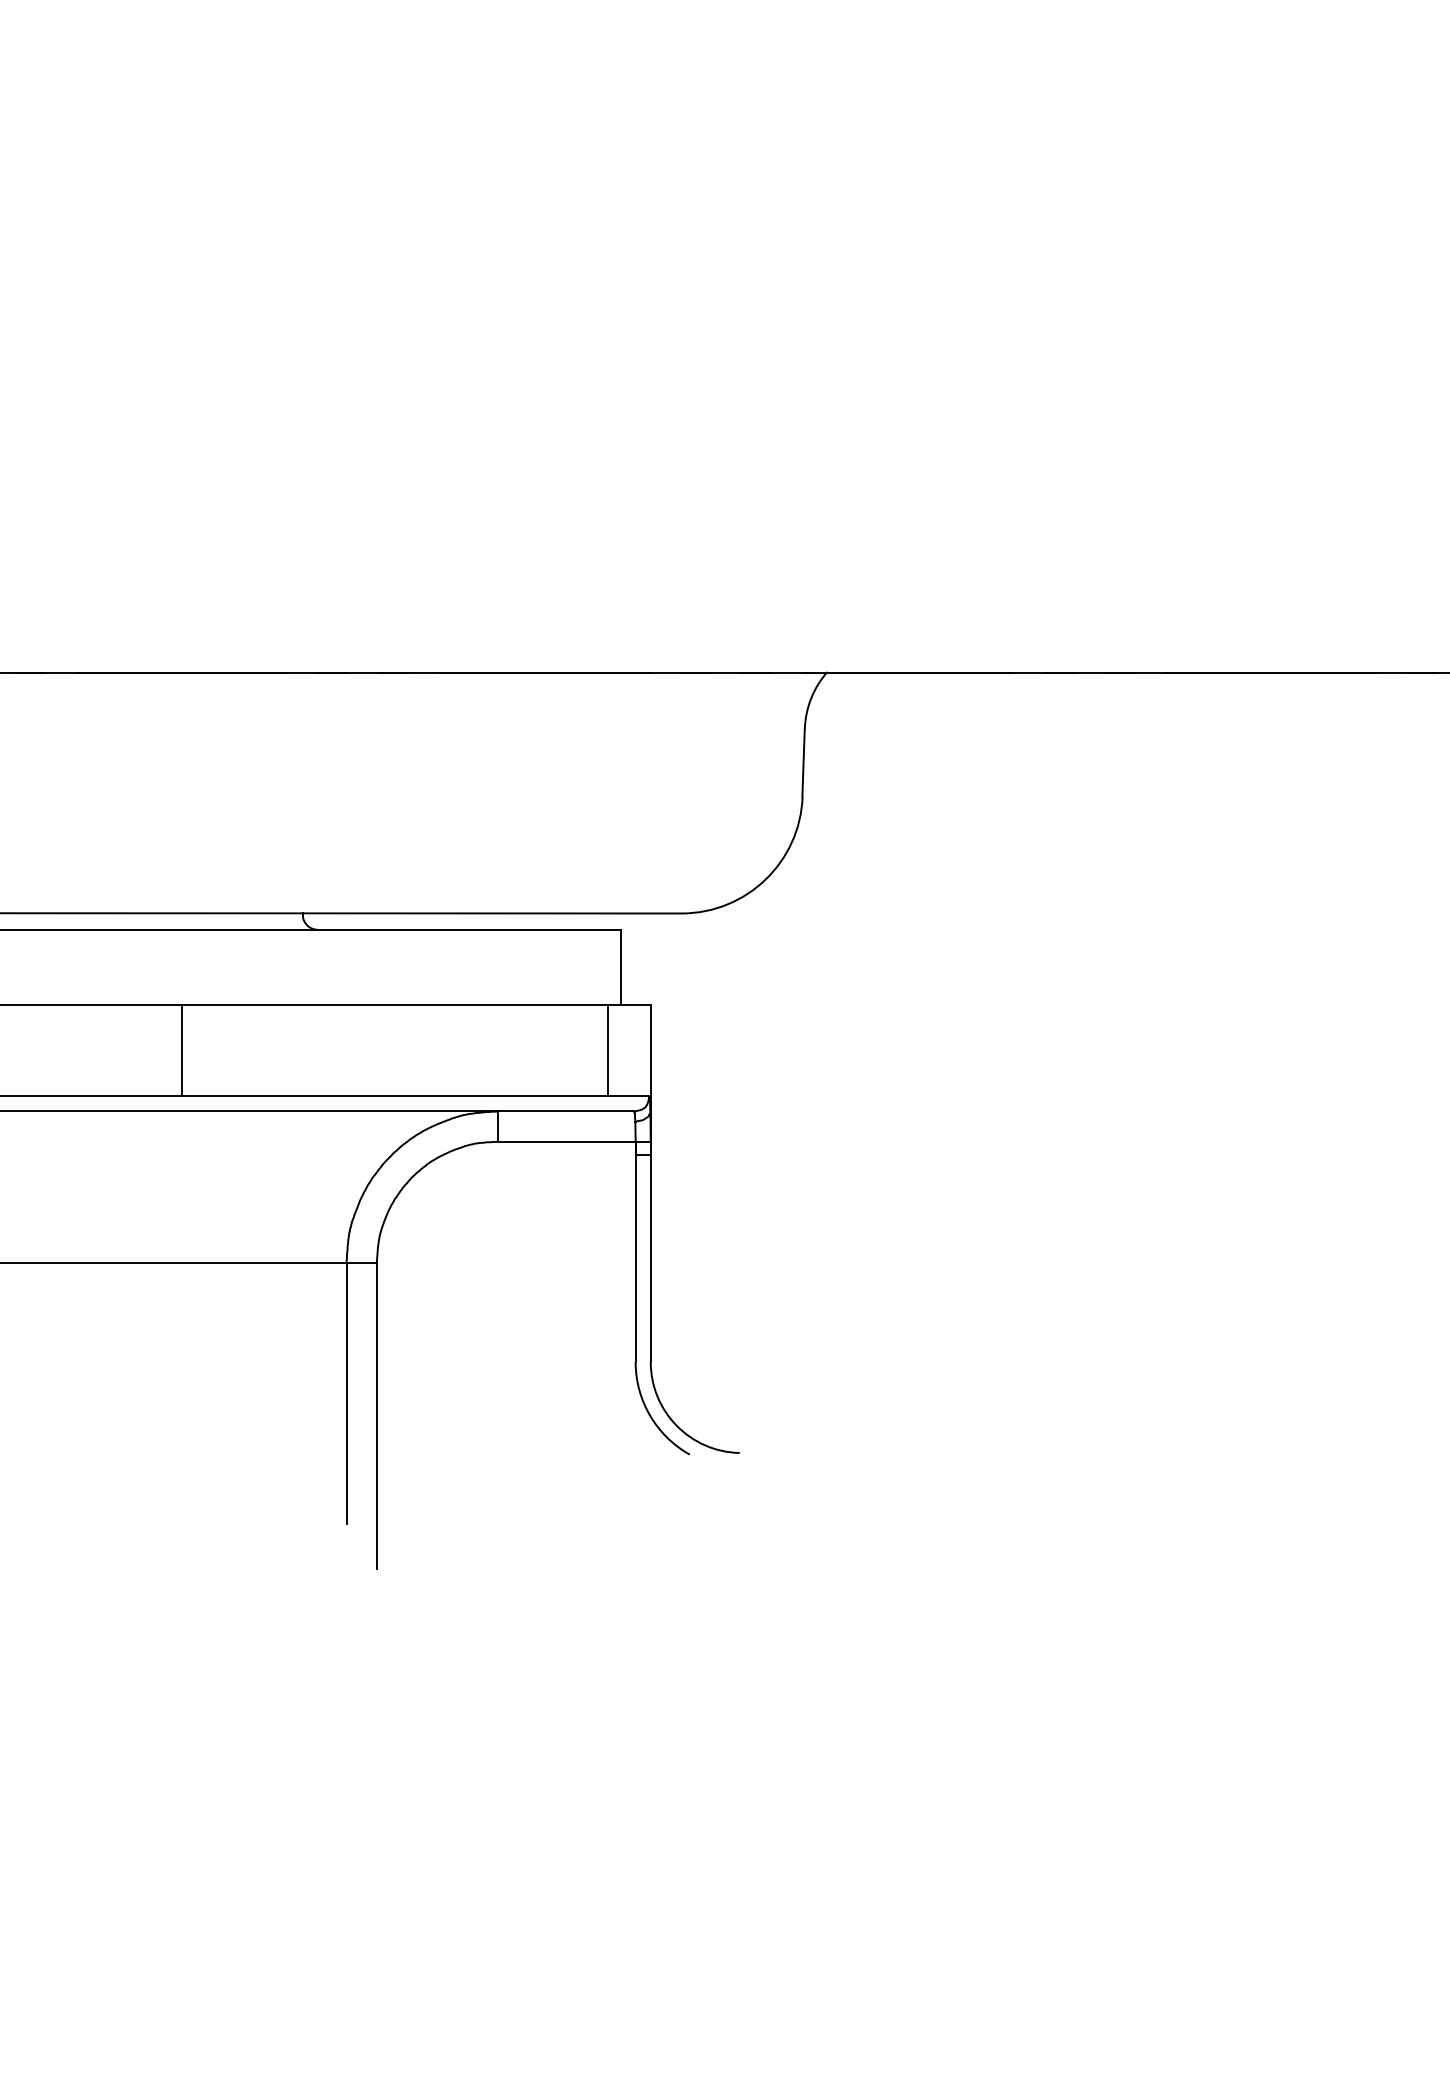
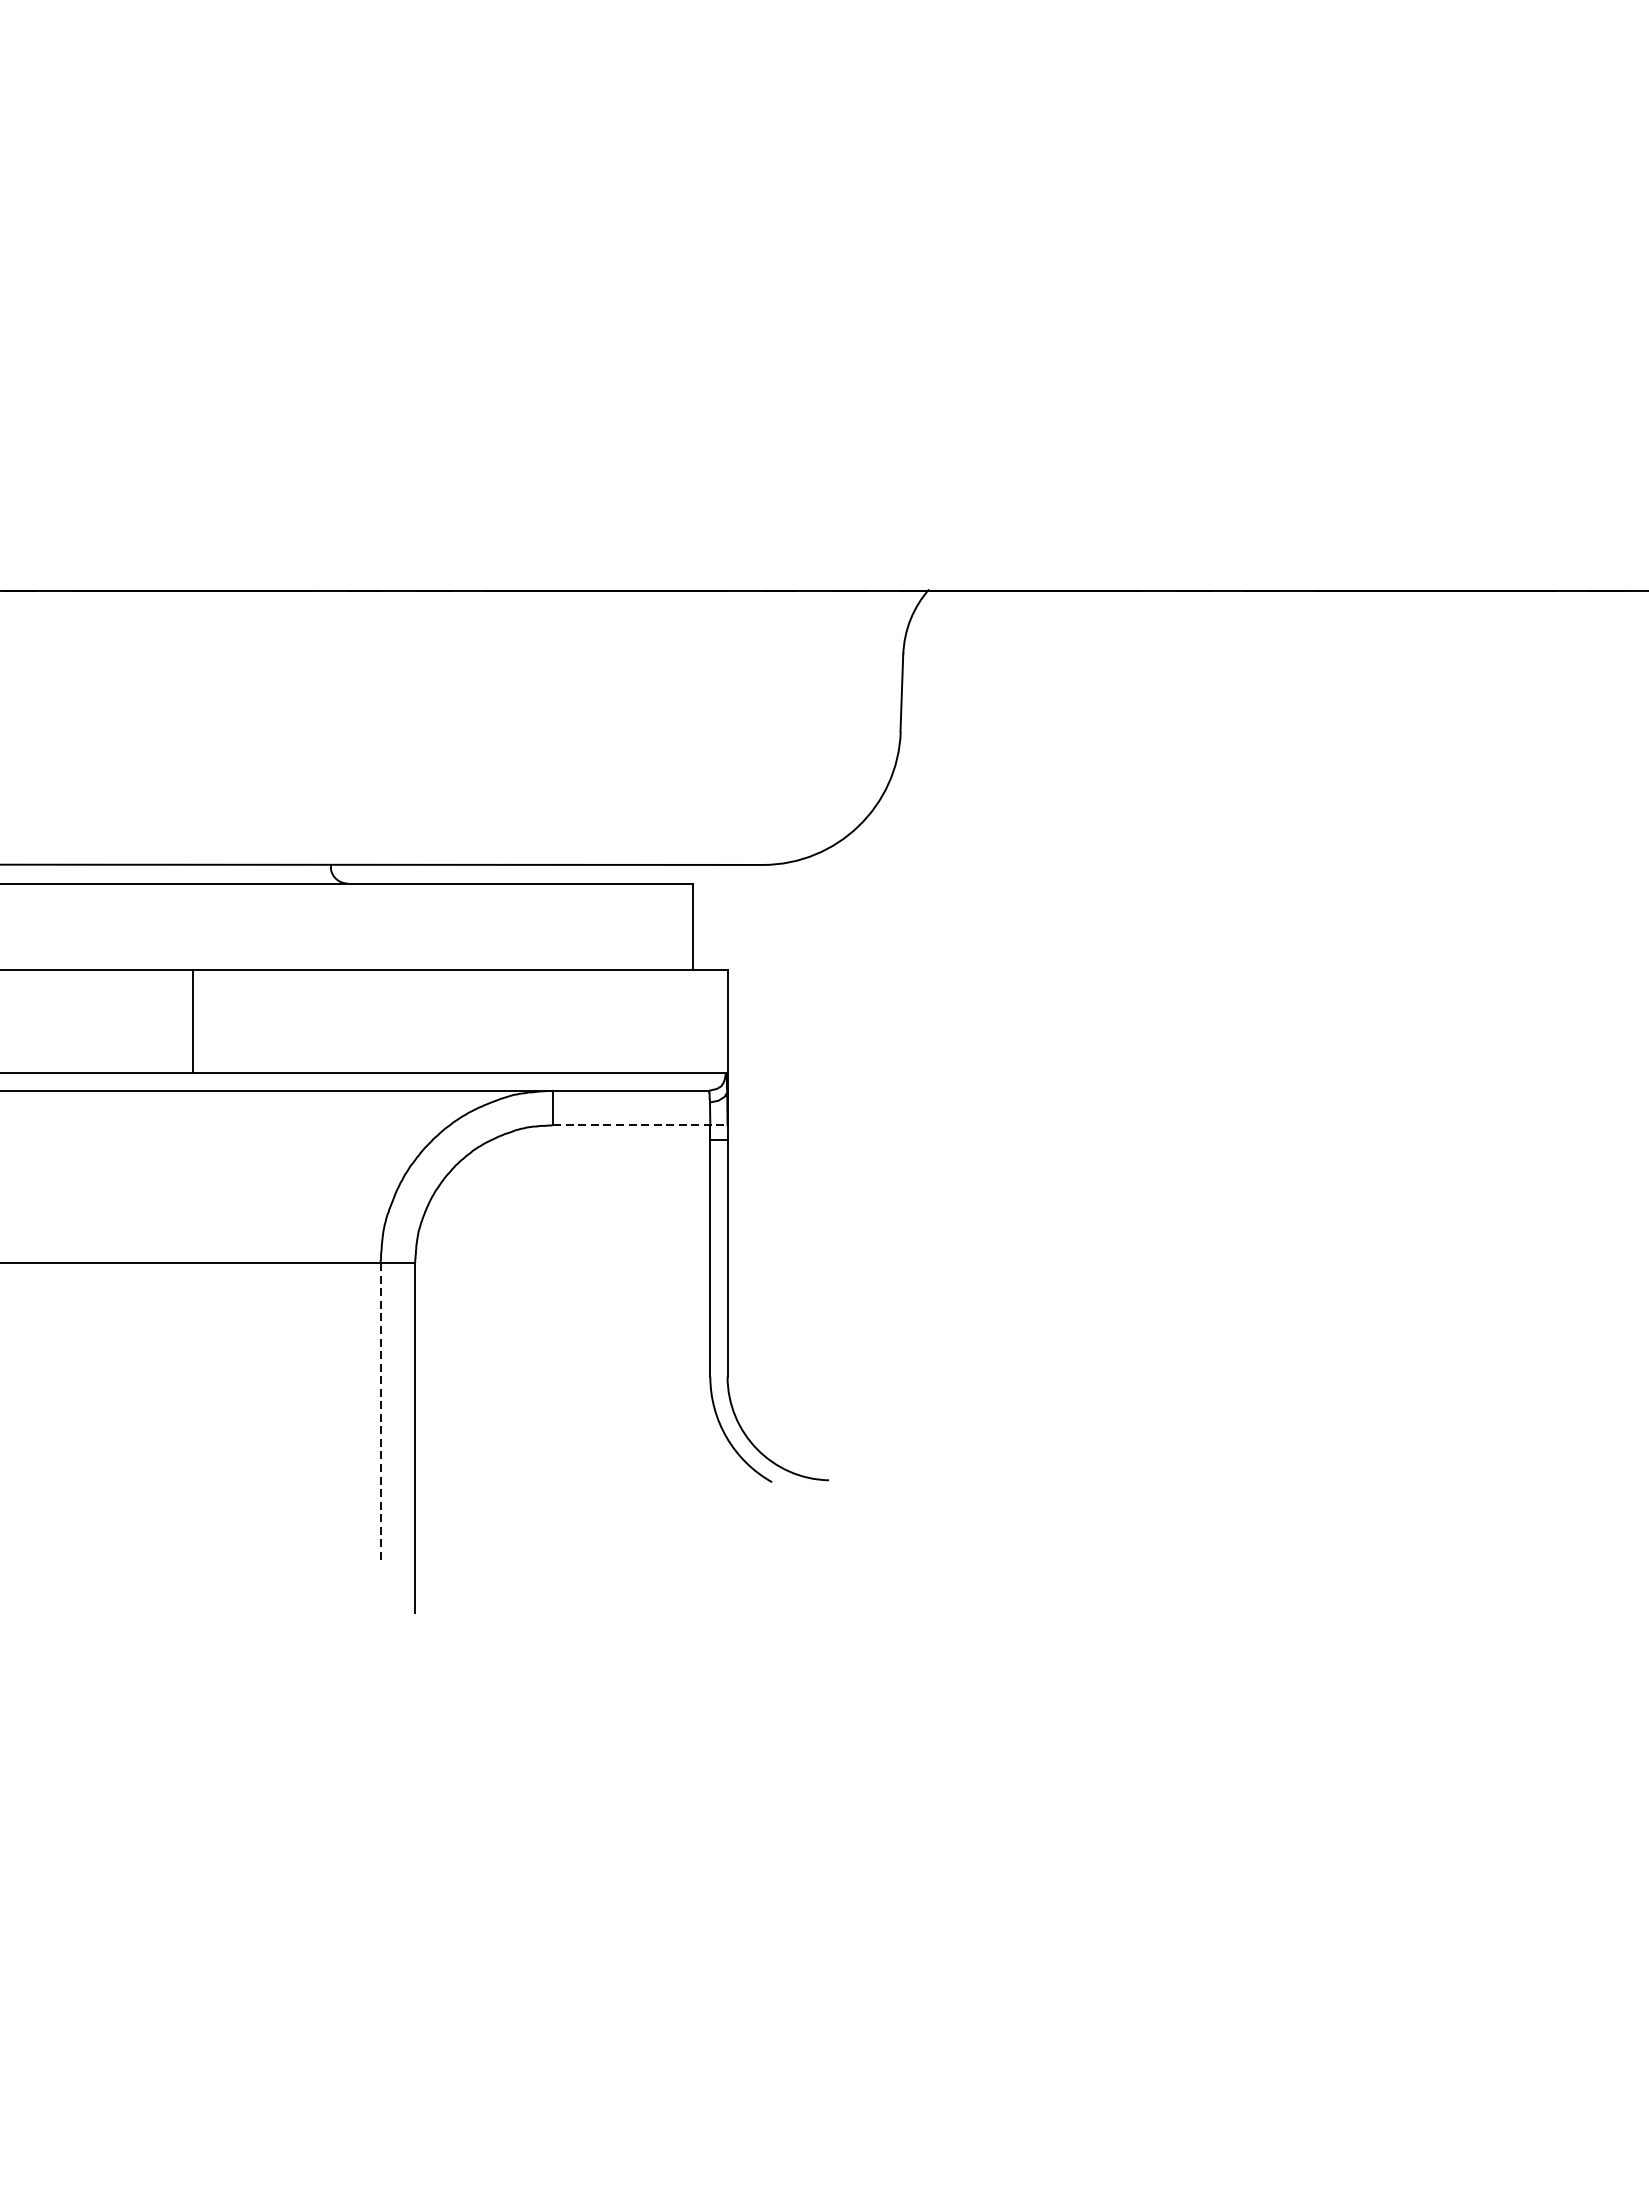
line: (608, 1050) -> (679, 1021), removed
line: (574, 1141) -> (640, 1125), solid -> dashed
line: (346, 1393) -> (380, 1412), solid -> dashed

